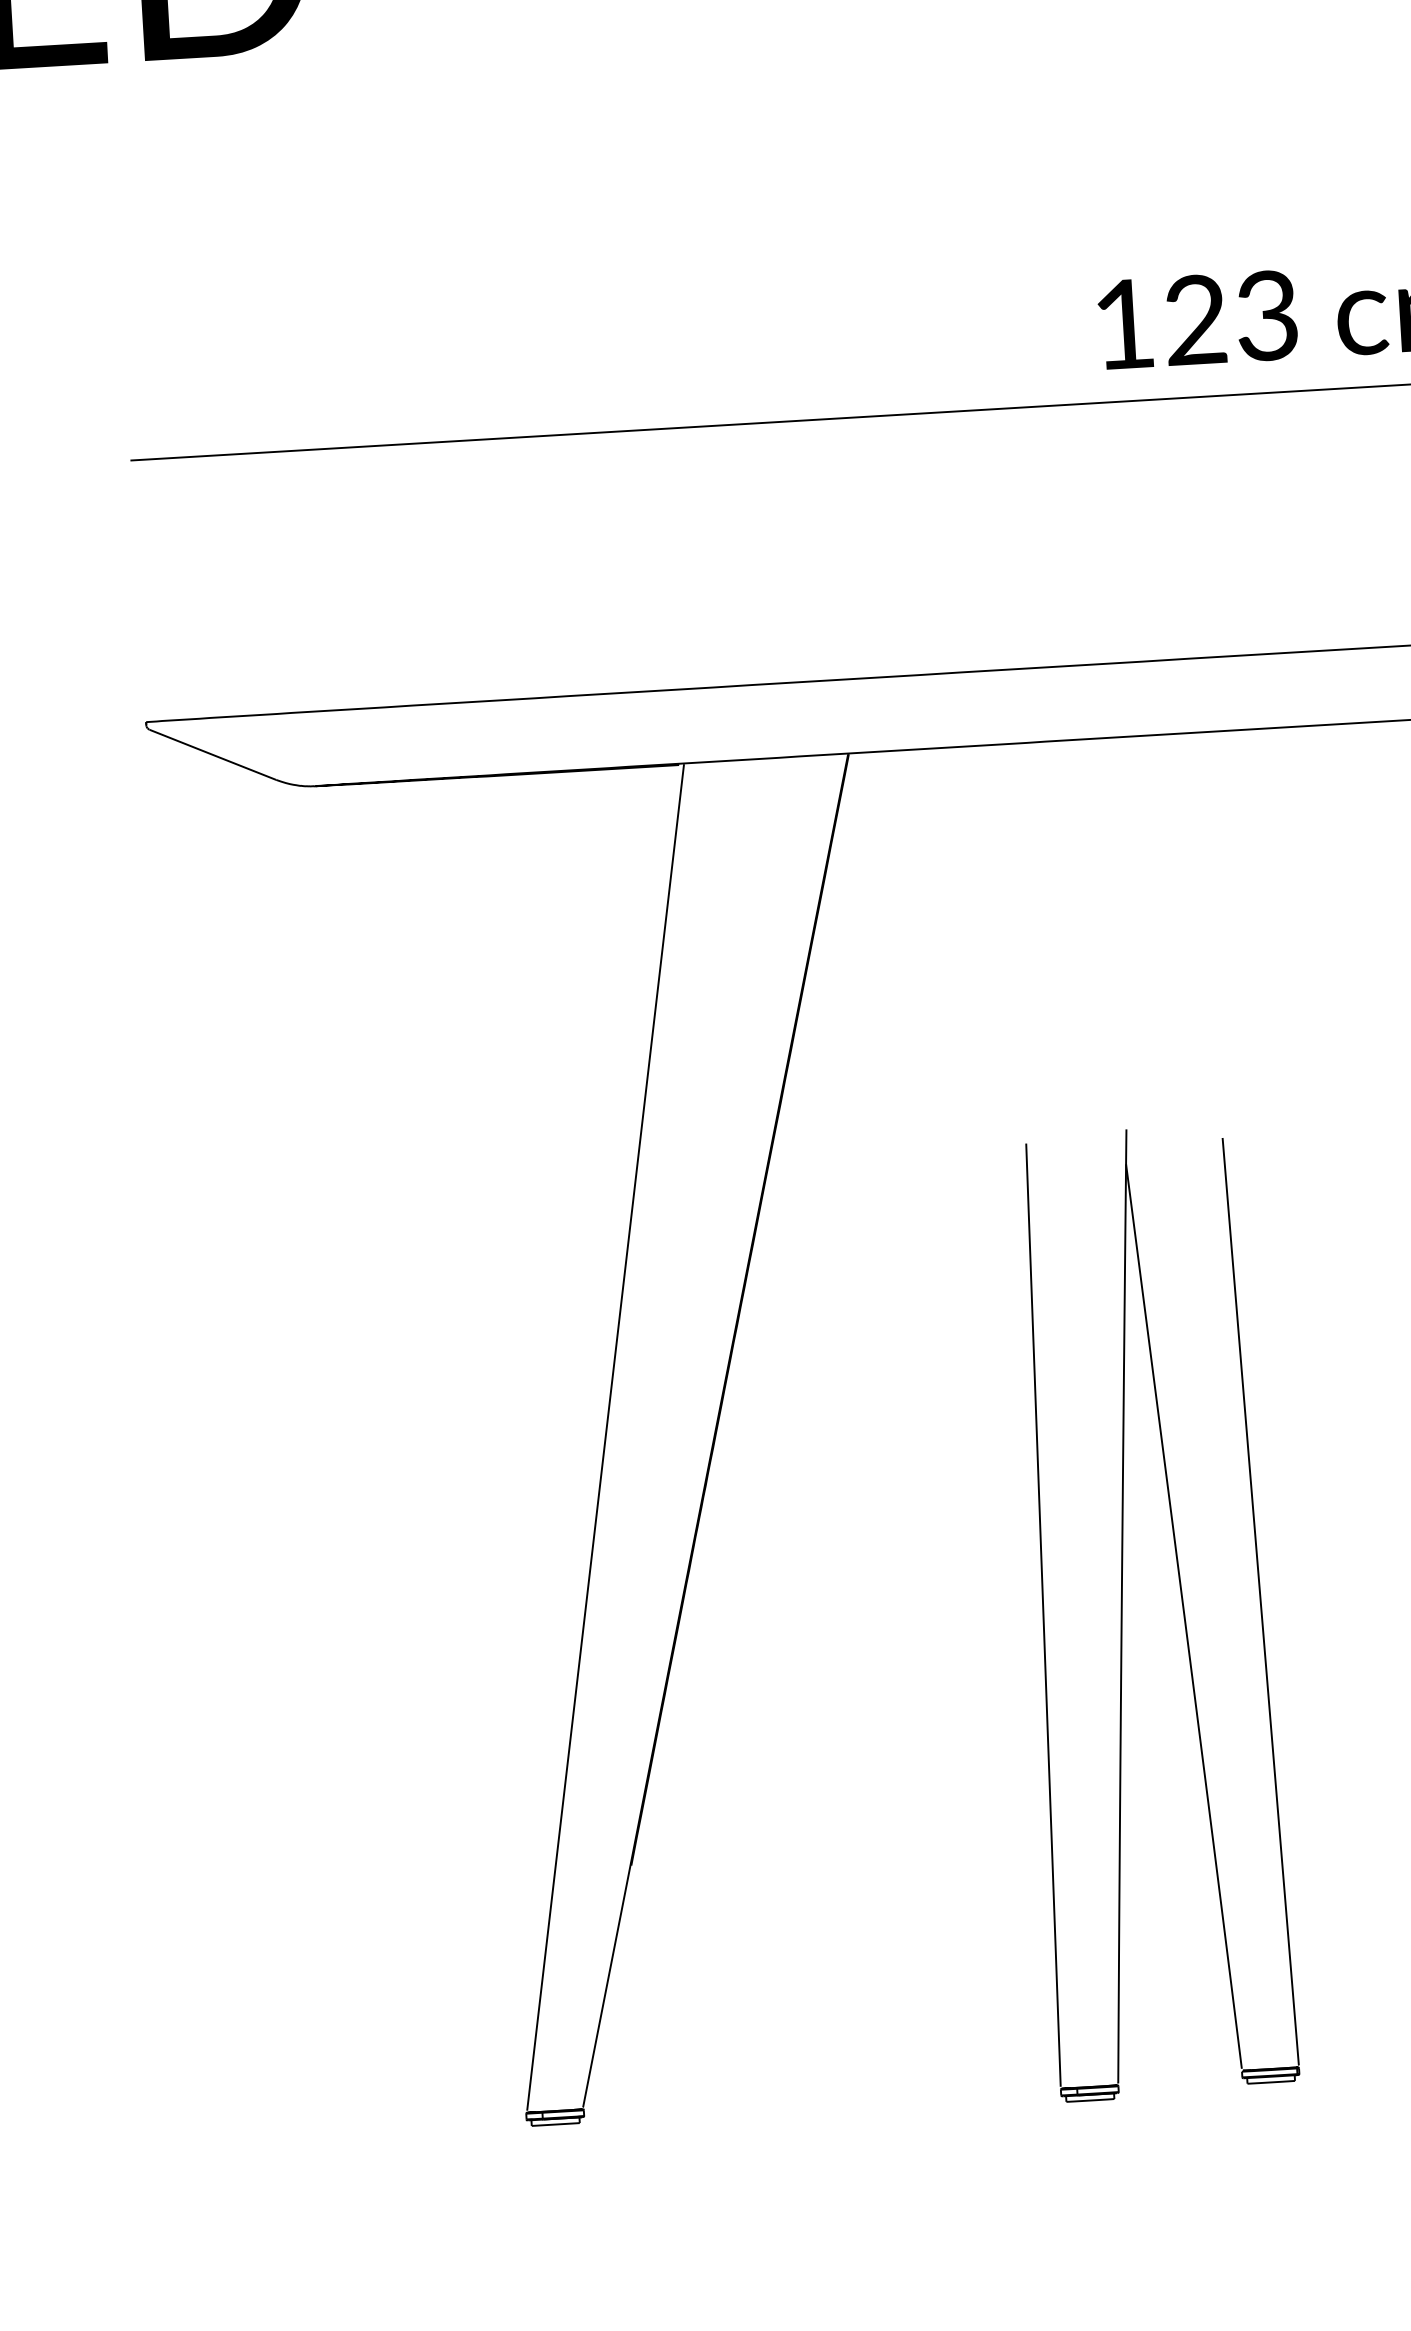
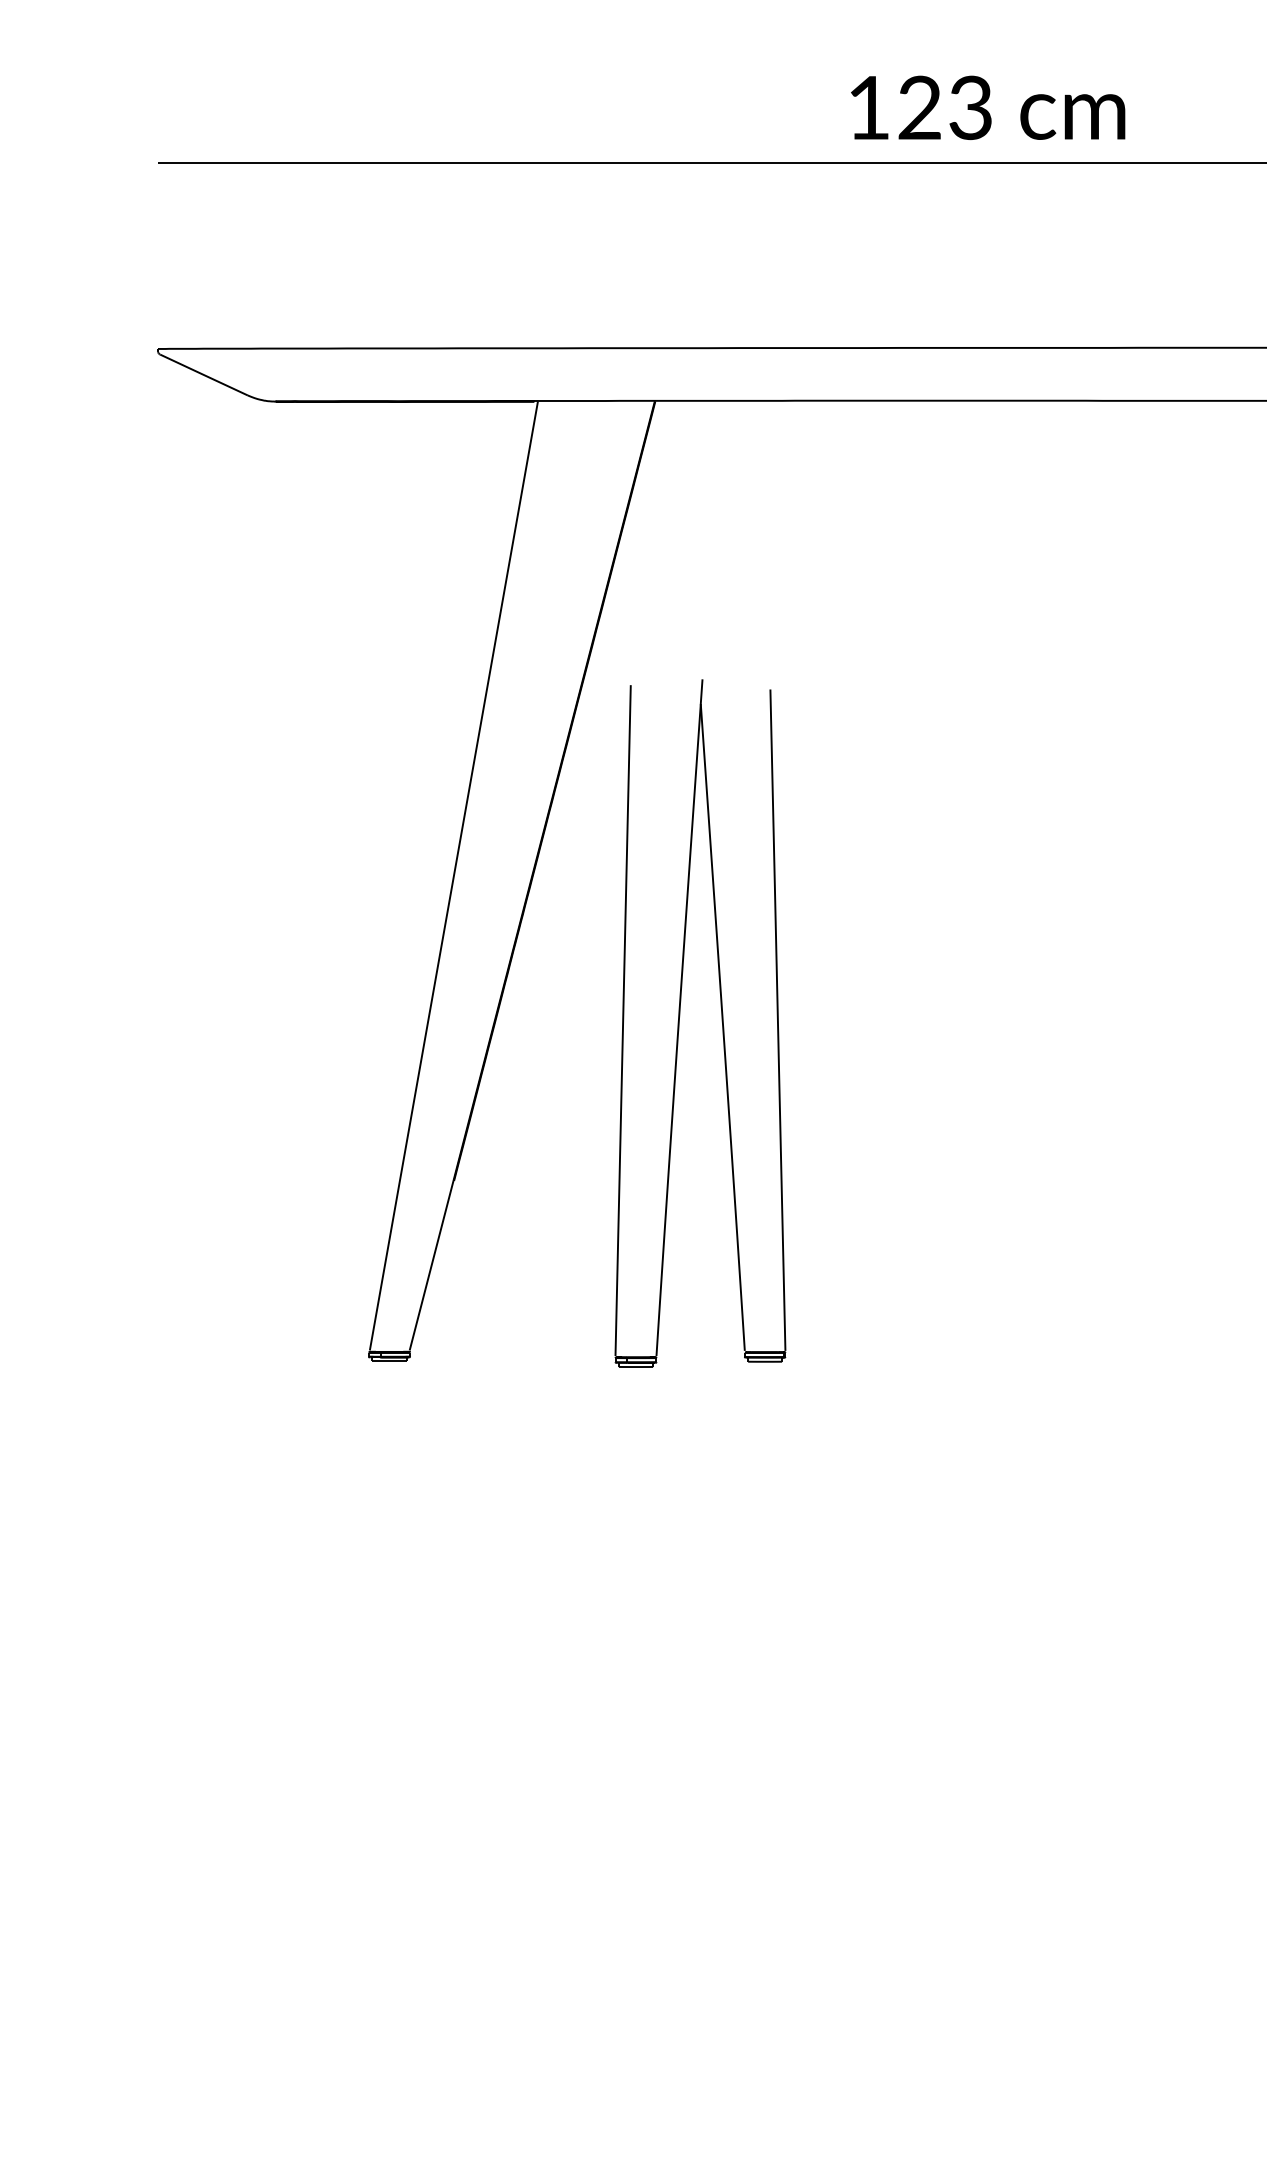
part: (1122, 1614) -> (679, 1023), moved

